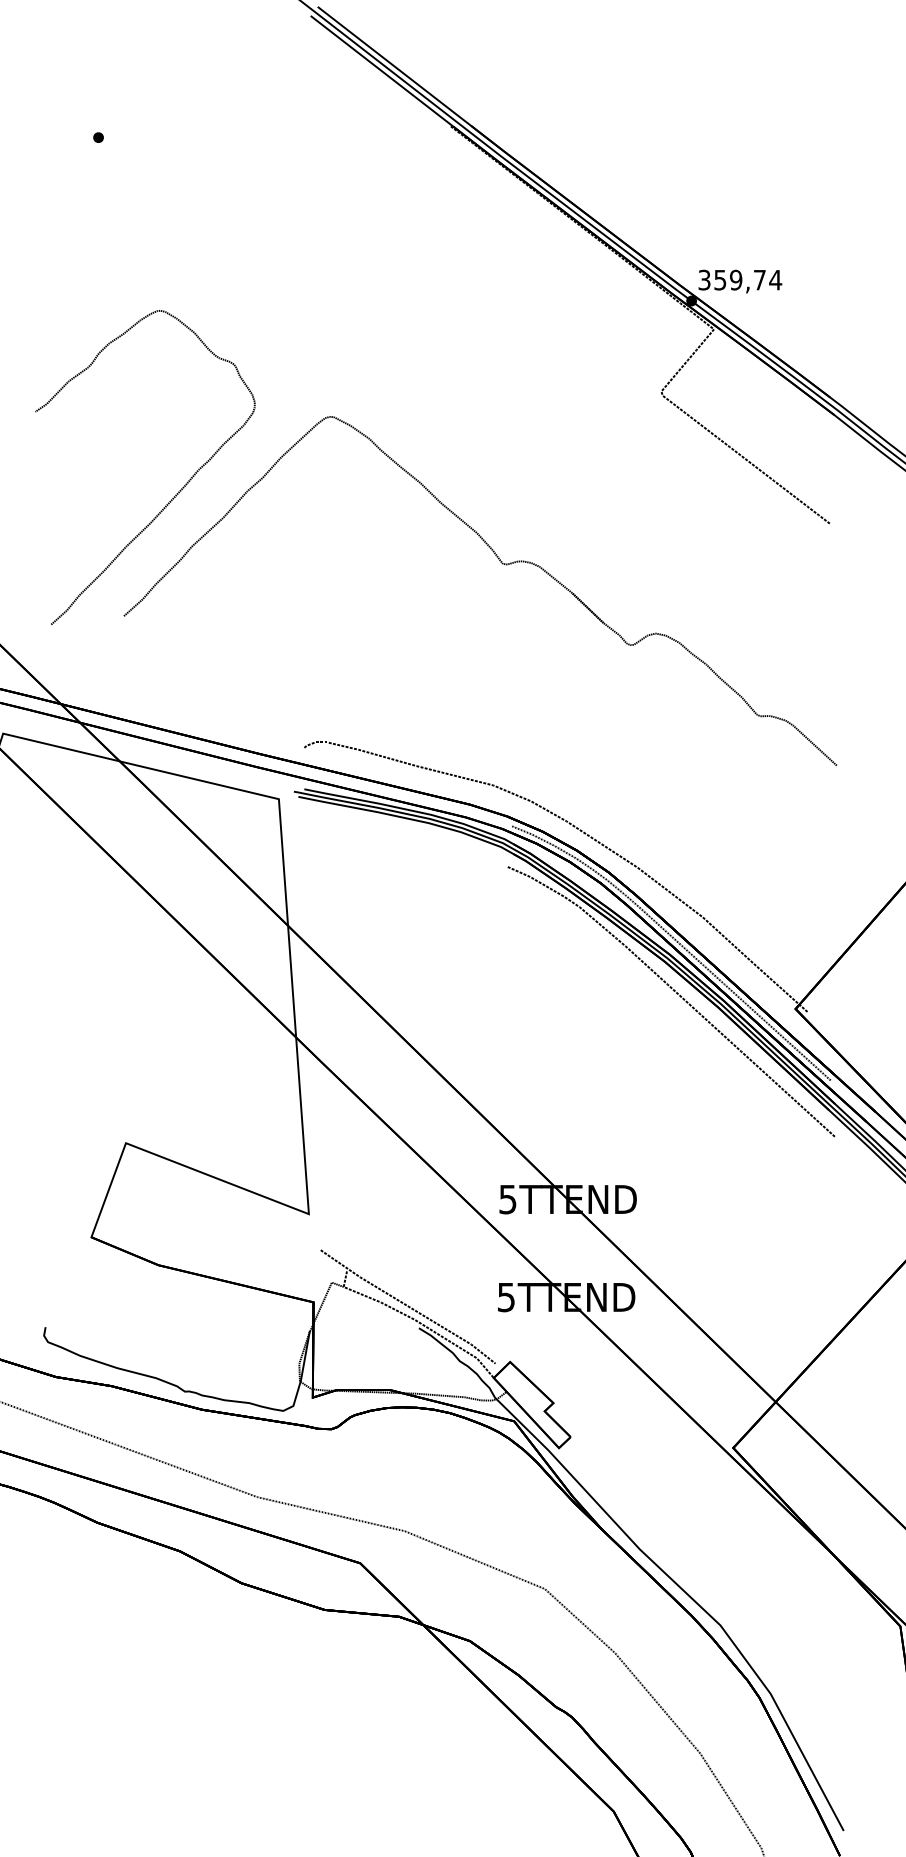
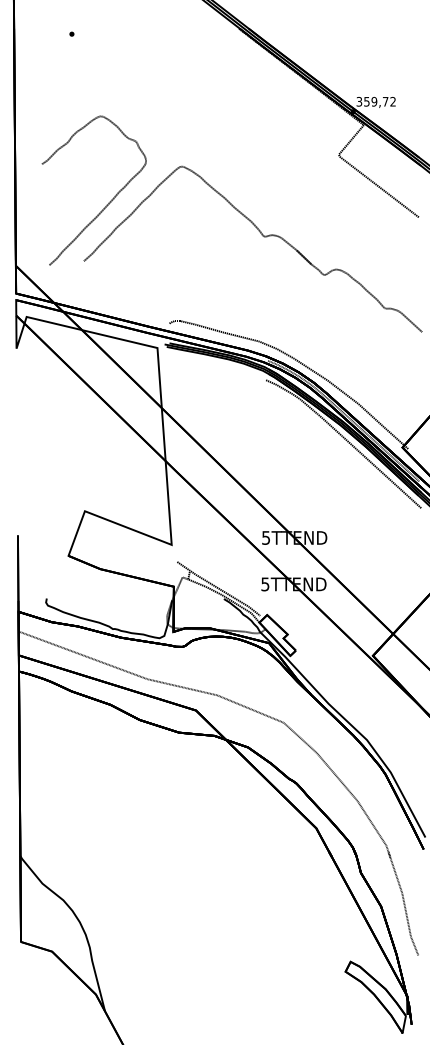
text: (776, 279) -> (393, 101), 359,74 -> 359,72

